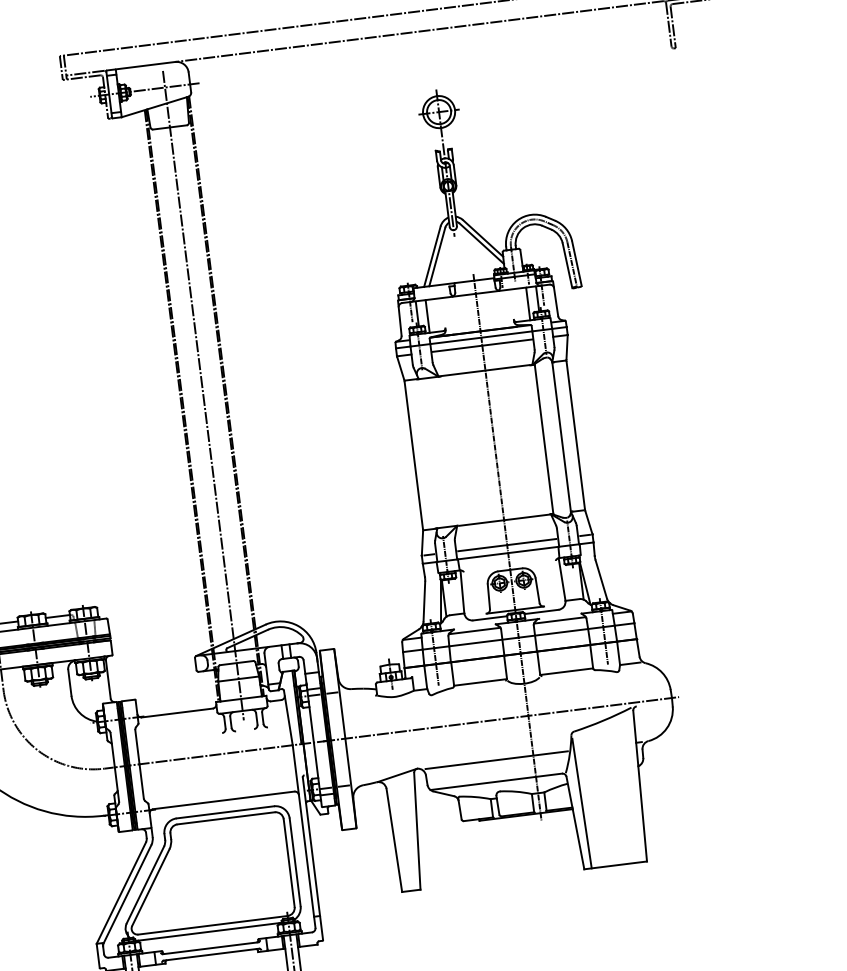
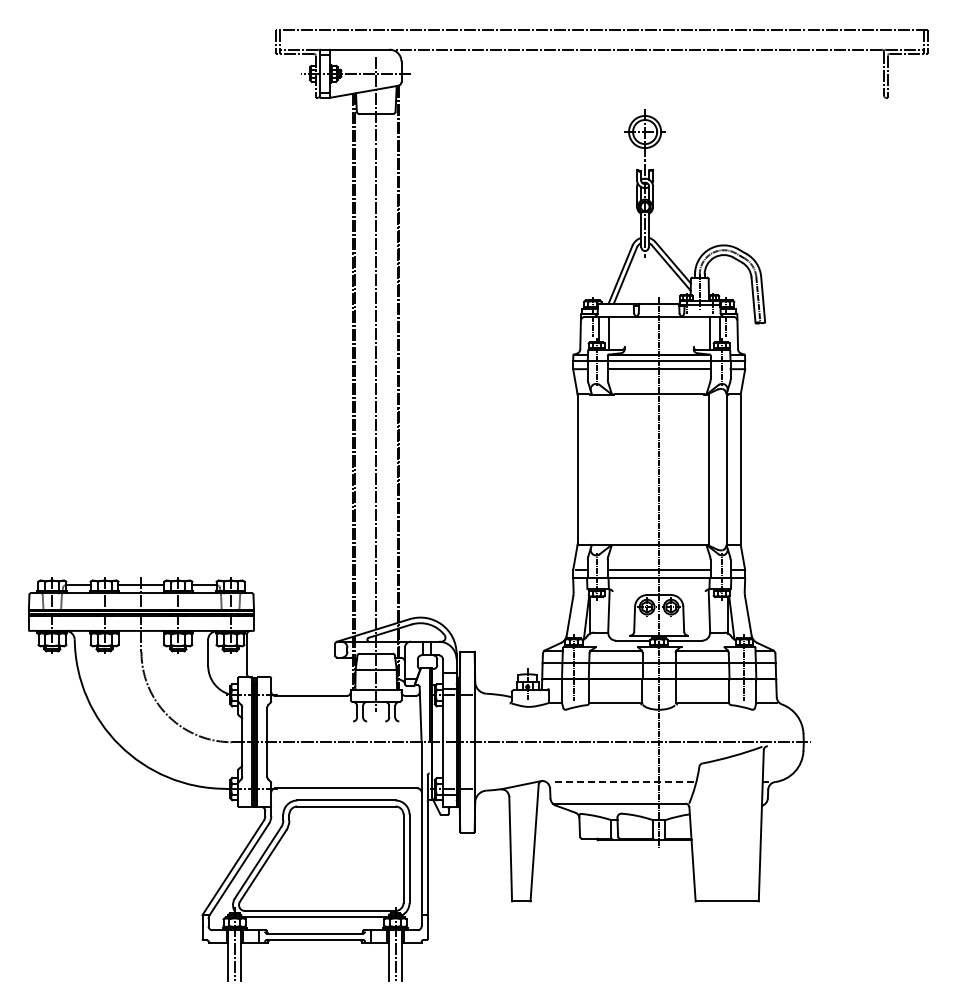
line: (497, 760) -> (622, 782), solid -> dashed
line: (581, 803) -> (701, 835), removed

